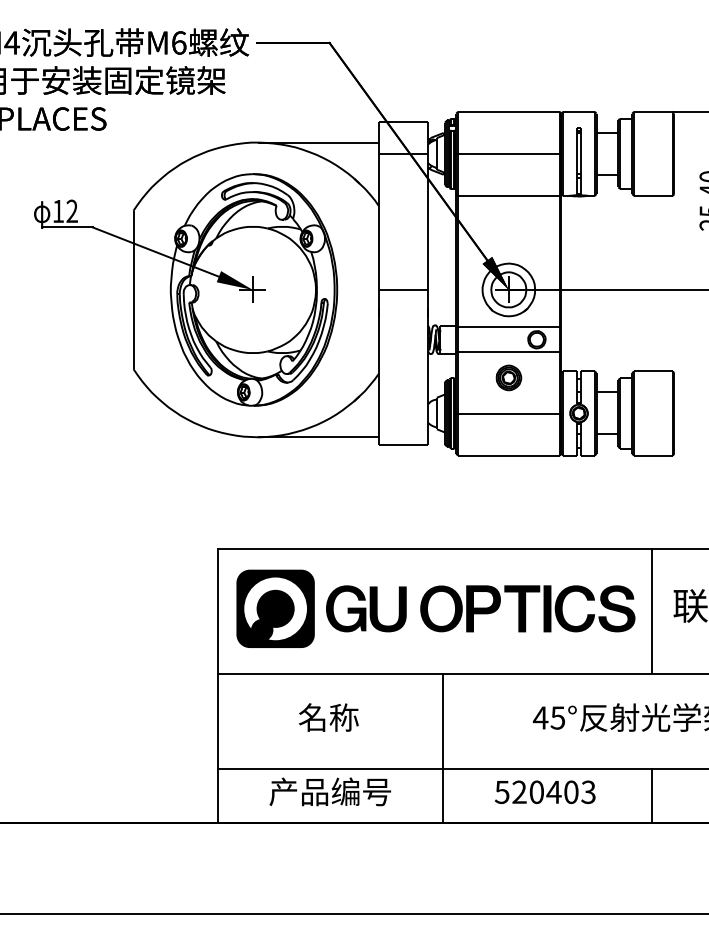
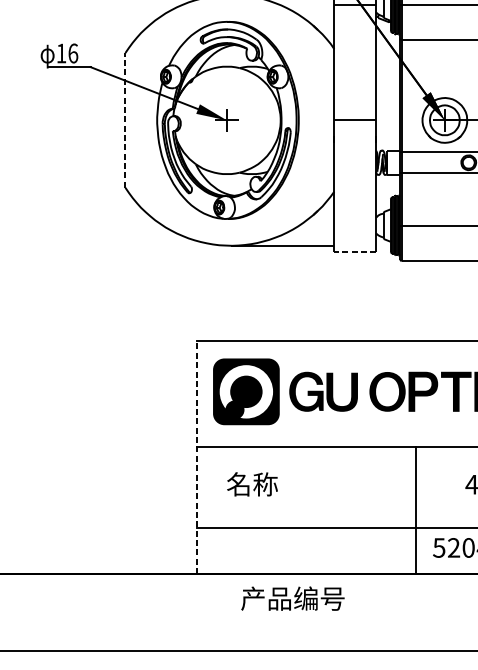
text: (72, 211) -> (73, 53), 12 -> 16
line: (133, 289) -> (125, 120), solid -> dashed
part: (508, 377) -> (444, 194), removed
line: (403, 445) -> (355, 252), solid -> dashed
line: (217, 686) -> (196, 457), solid -> dashed
text: (328, 717) -> (252, 484), moved
line: (443, 747) -> (416, 509), moved
text: (330, 791) -> (293, 598), moved

